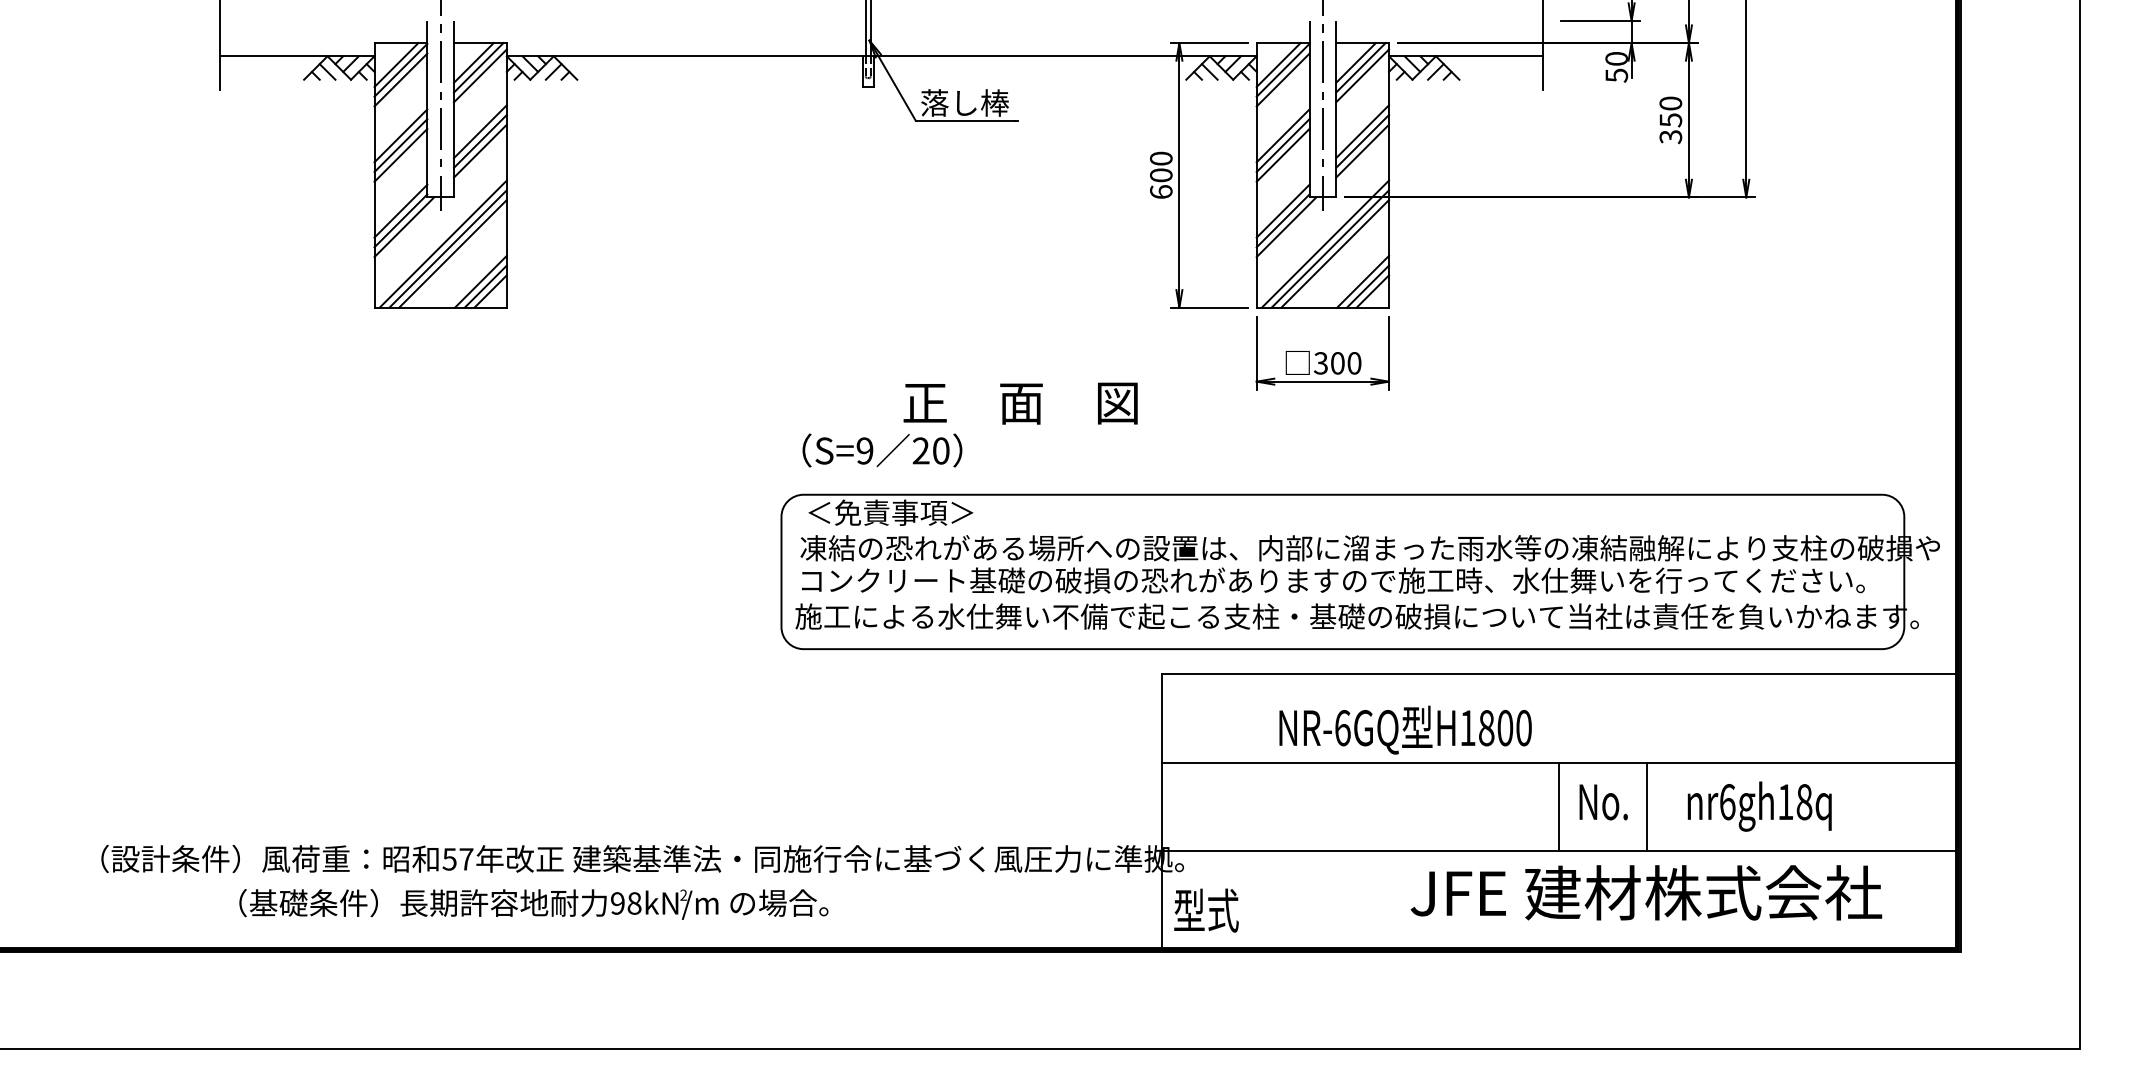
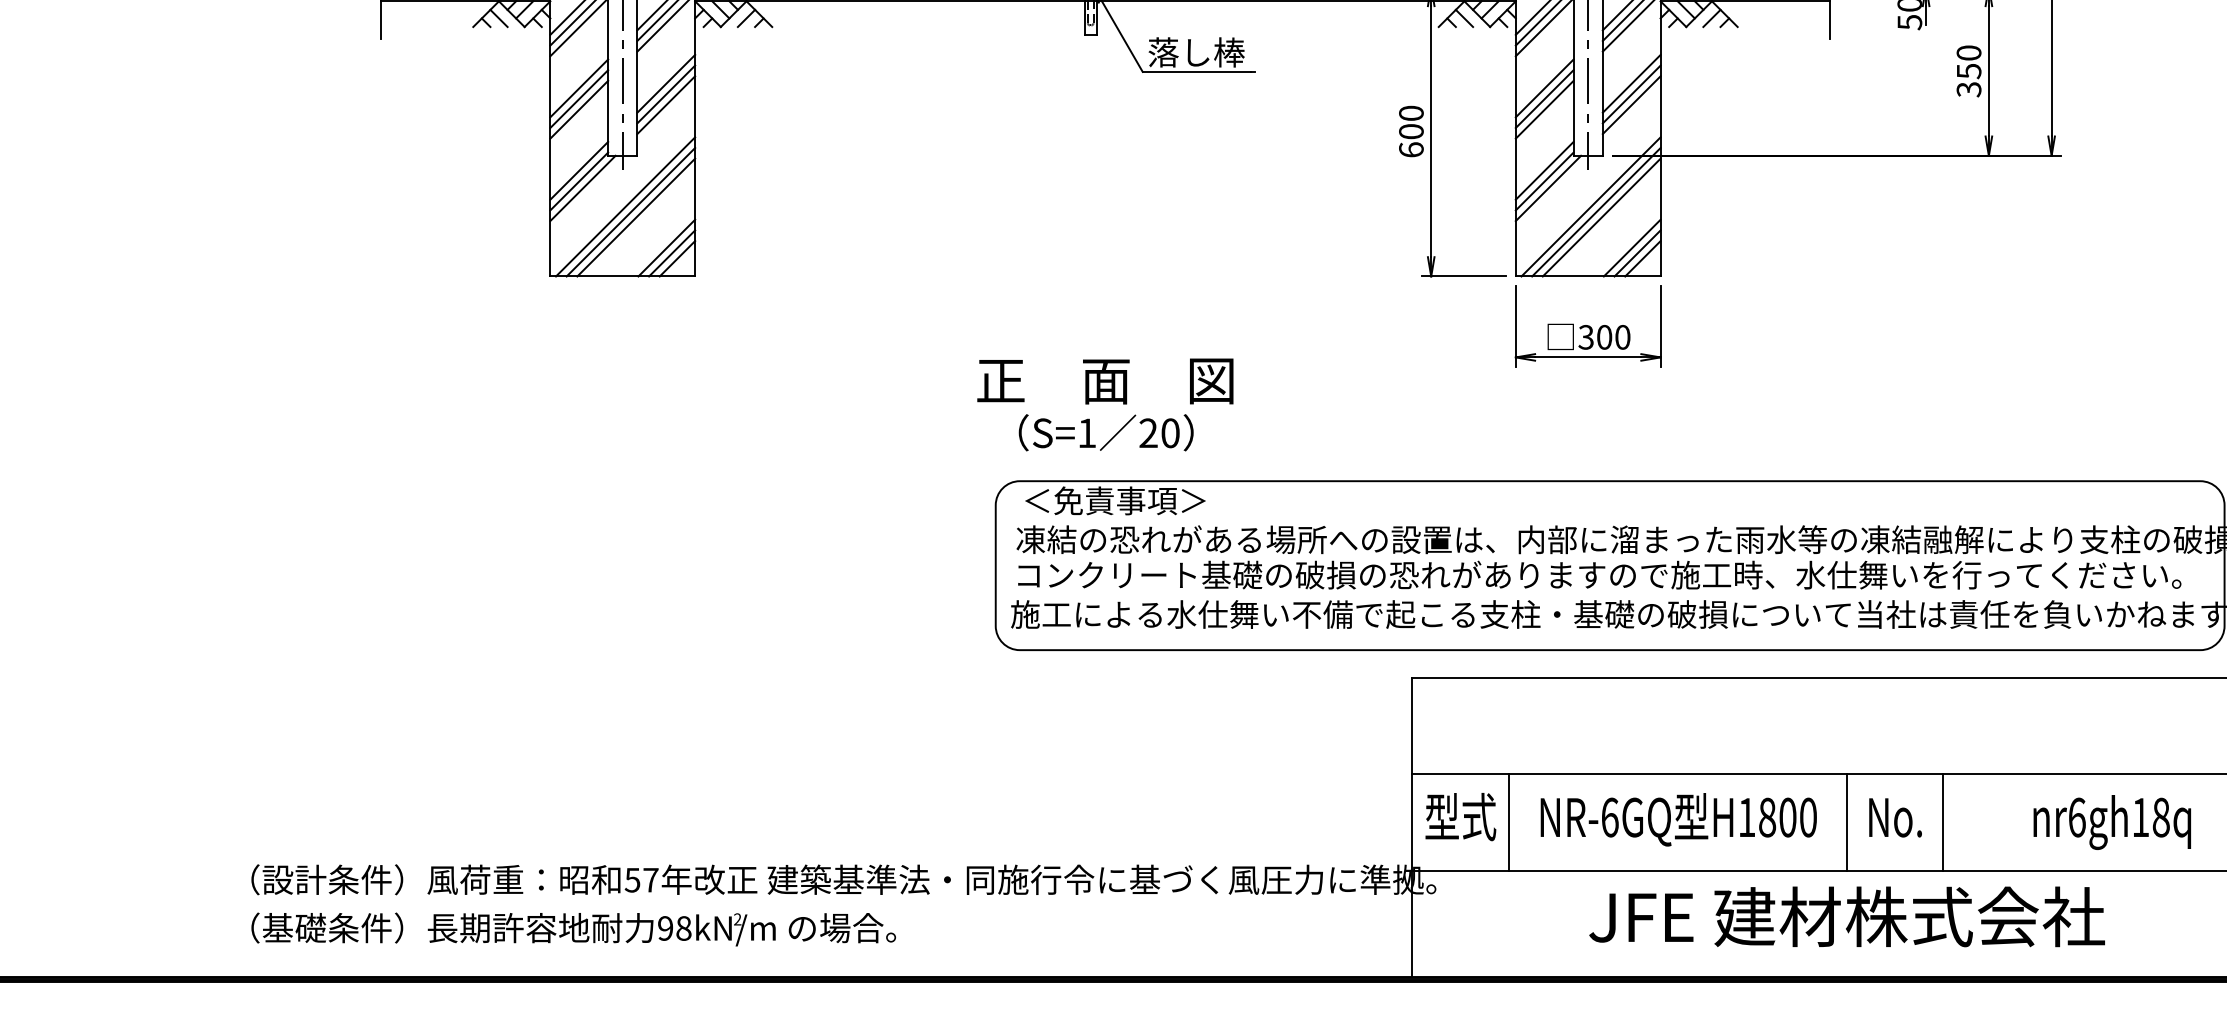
text: (1020, 403) -> (1105, 381), moved
text: (864, 450) -> (1086, 432), S=9 -> S=1
text: (1405, 729) -> (1678, 819), moved
line: (1250, 806) -> (1509, 822), added
text: (1759, 806) -> (2112, 822), moved
text: (1646, 892) -> (1847, 916), moved
text: (533, 904) -> (573, 929), moved
text: (1206, 910) -> (1460, 816), moved

